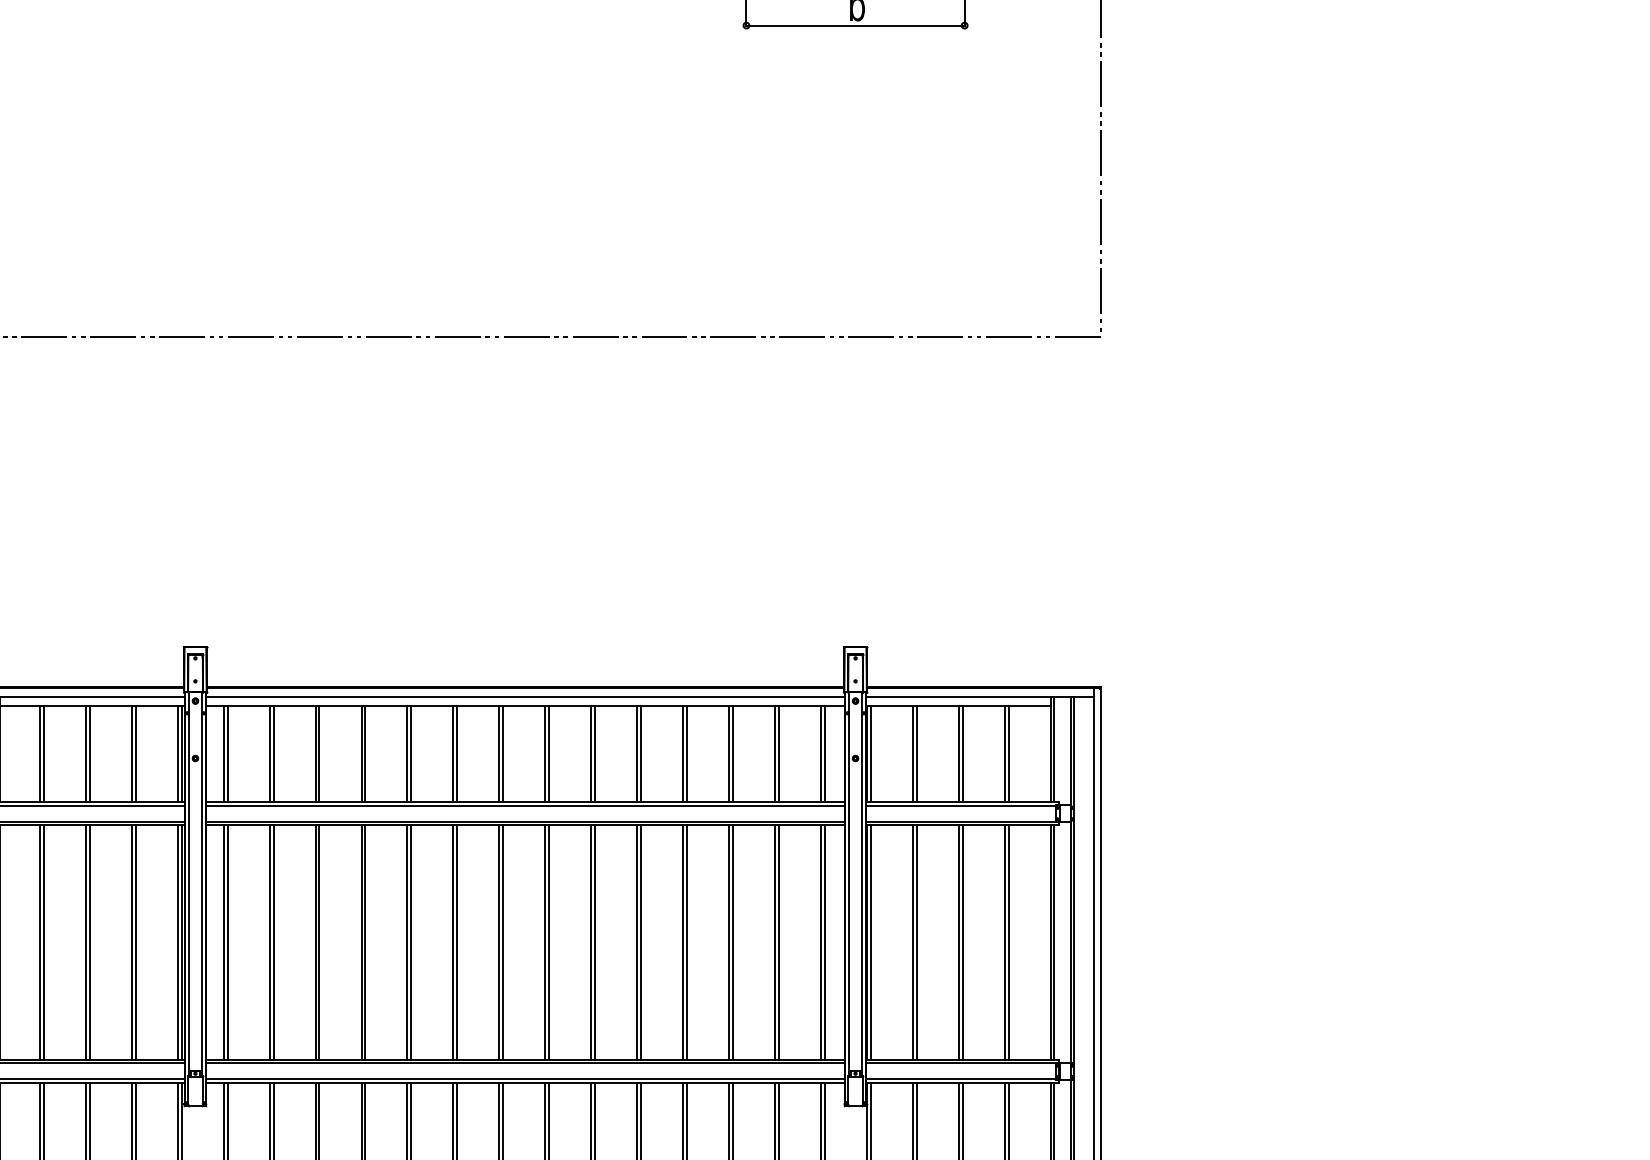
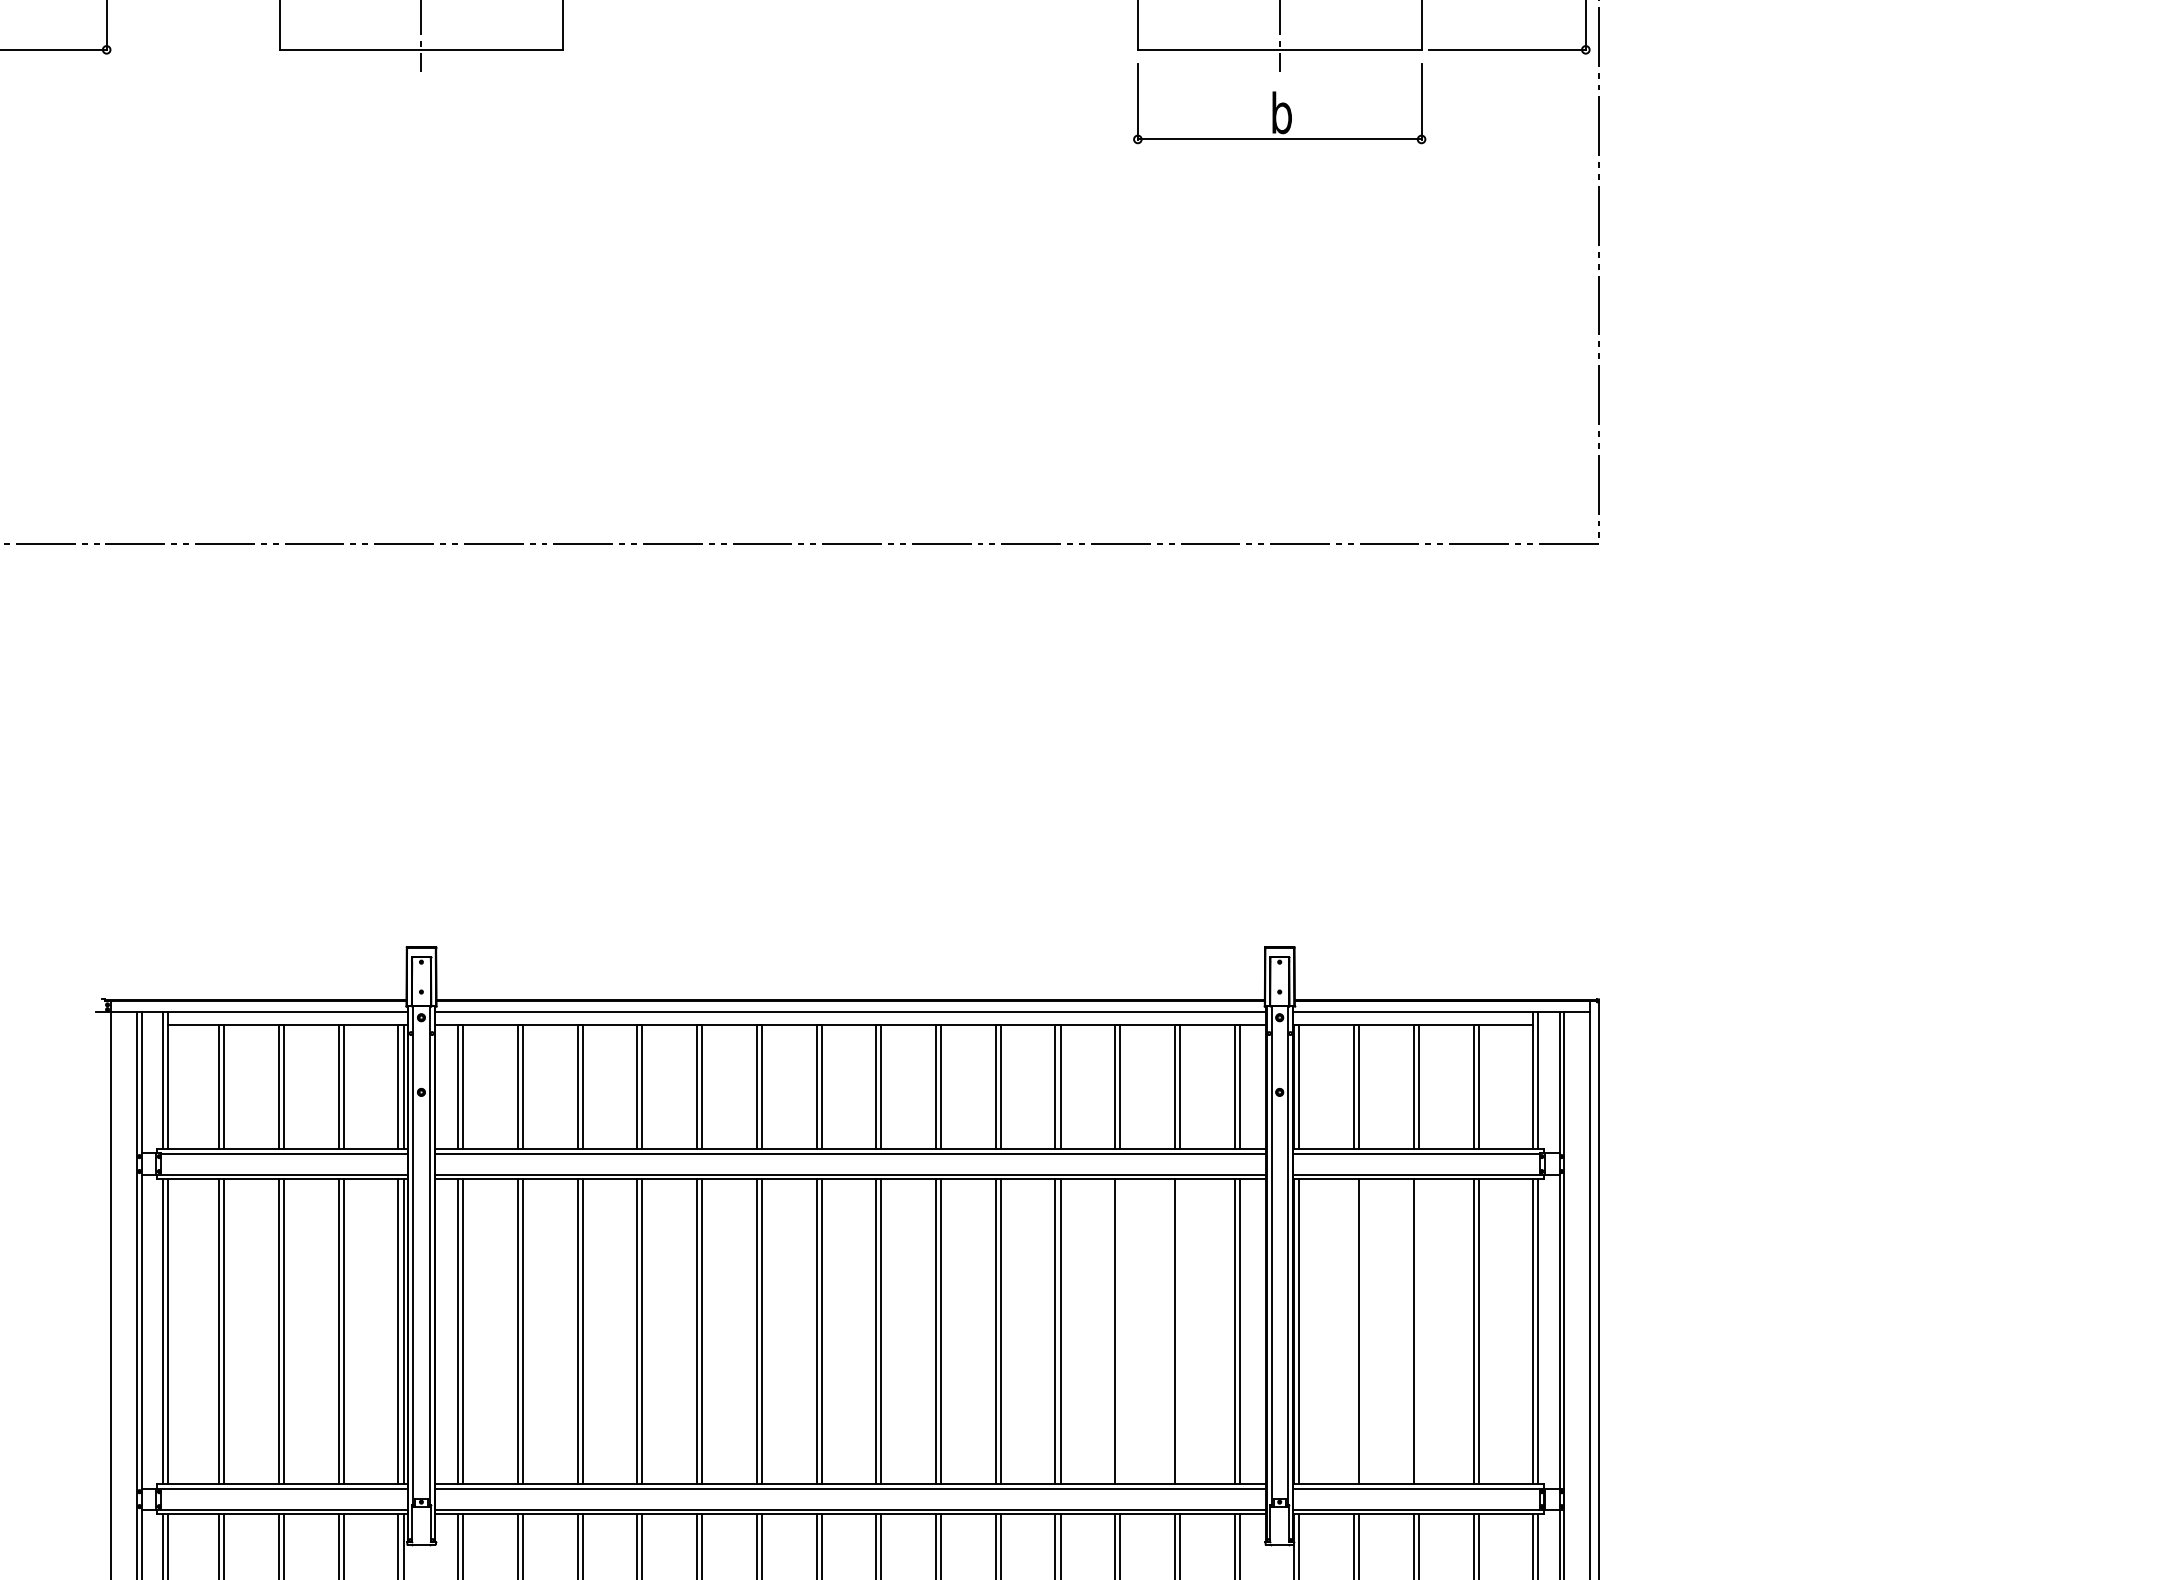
line: (733, 942) -> (1120, 1331), removed
line: (778, 942) -> (1179, 1331), removed
line: (913, 942) -> (1354, 1331), removed
line: (962, 942) -> (1418, 1331), removed

